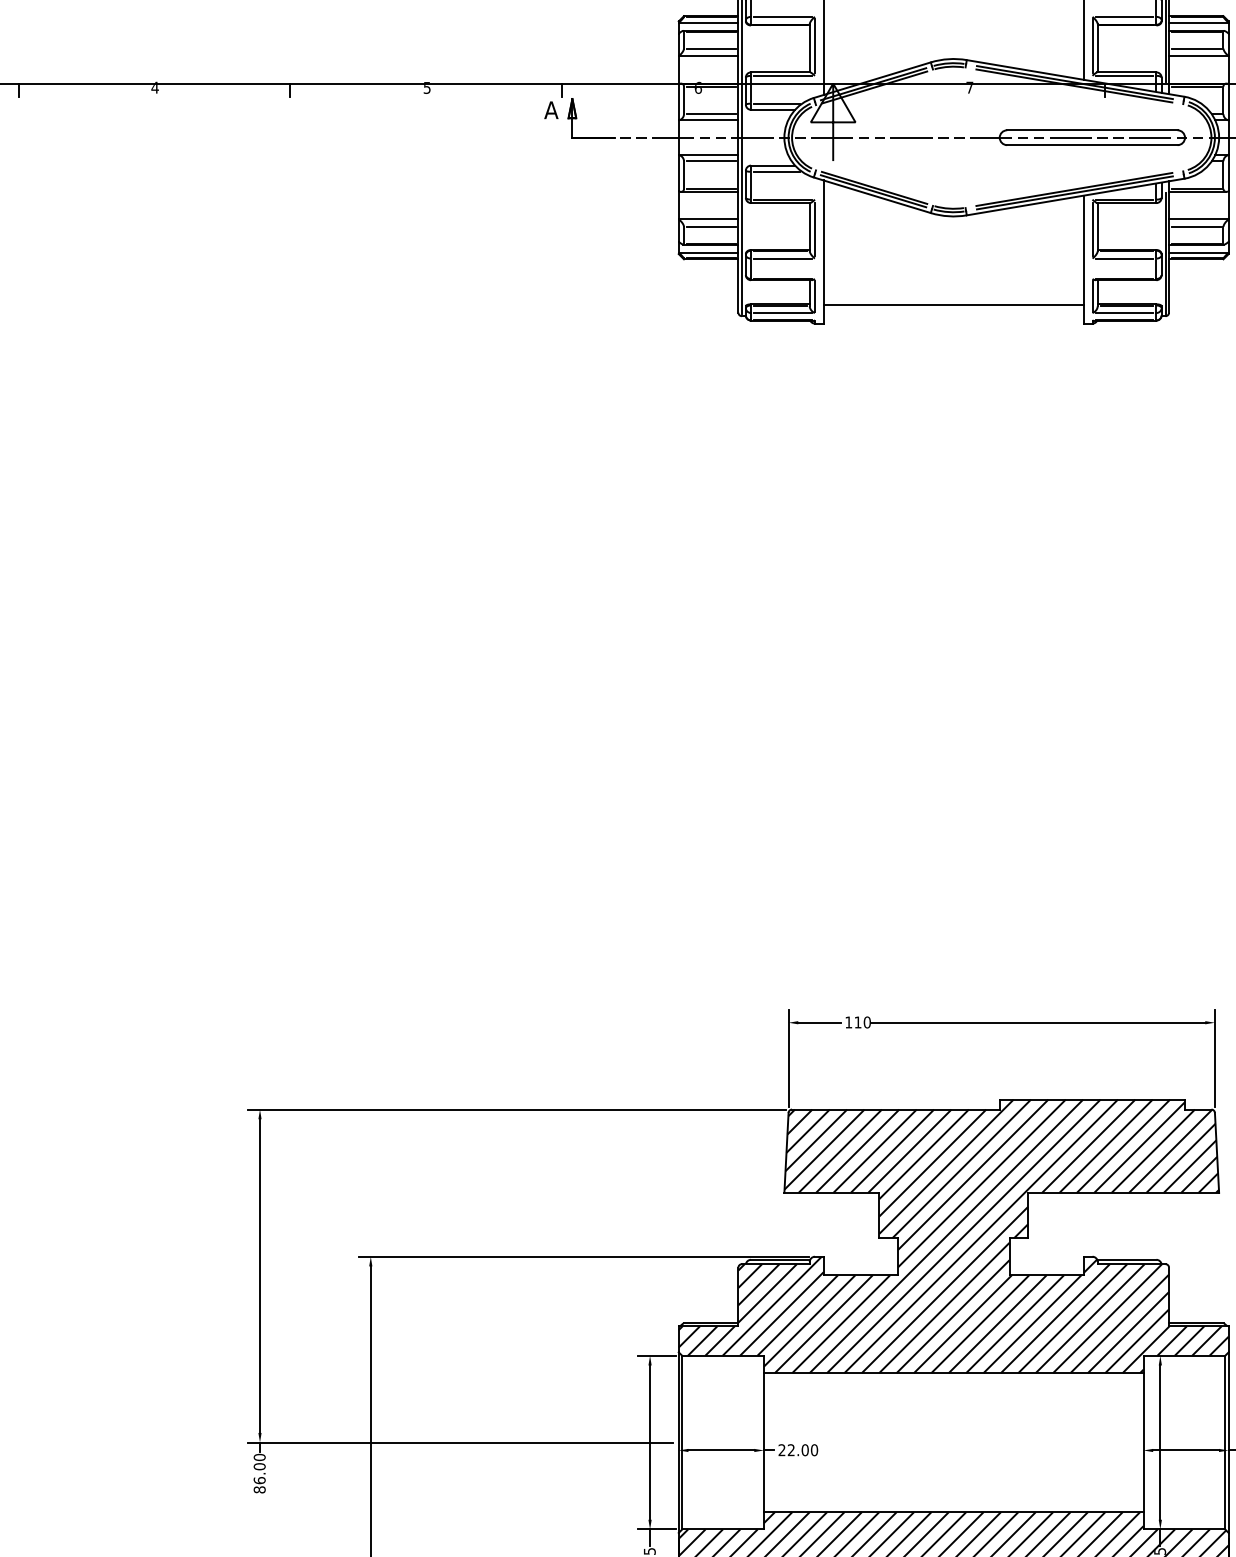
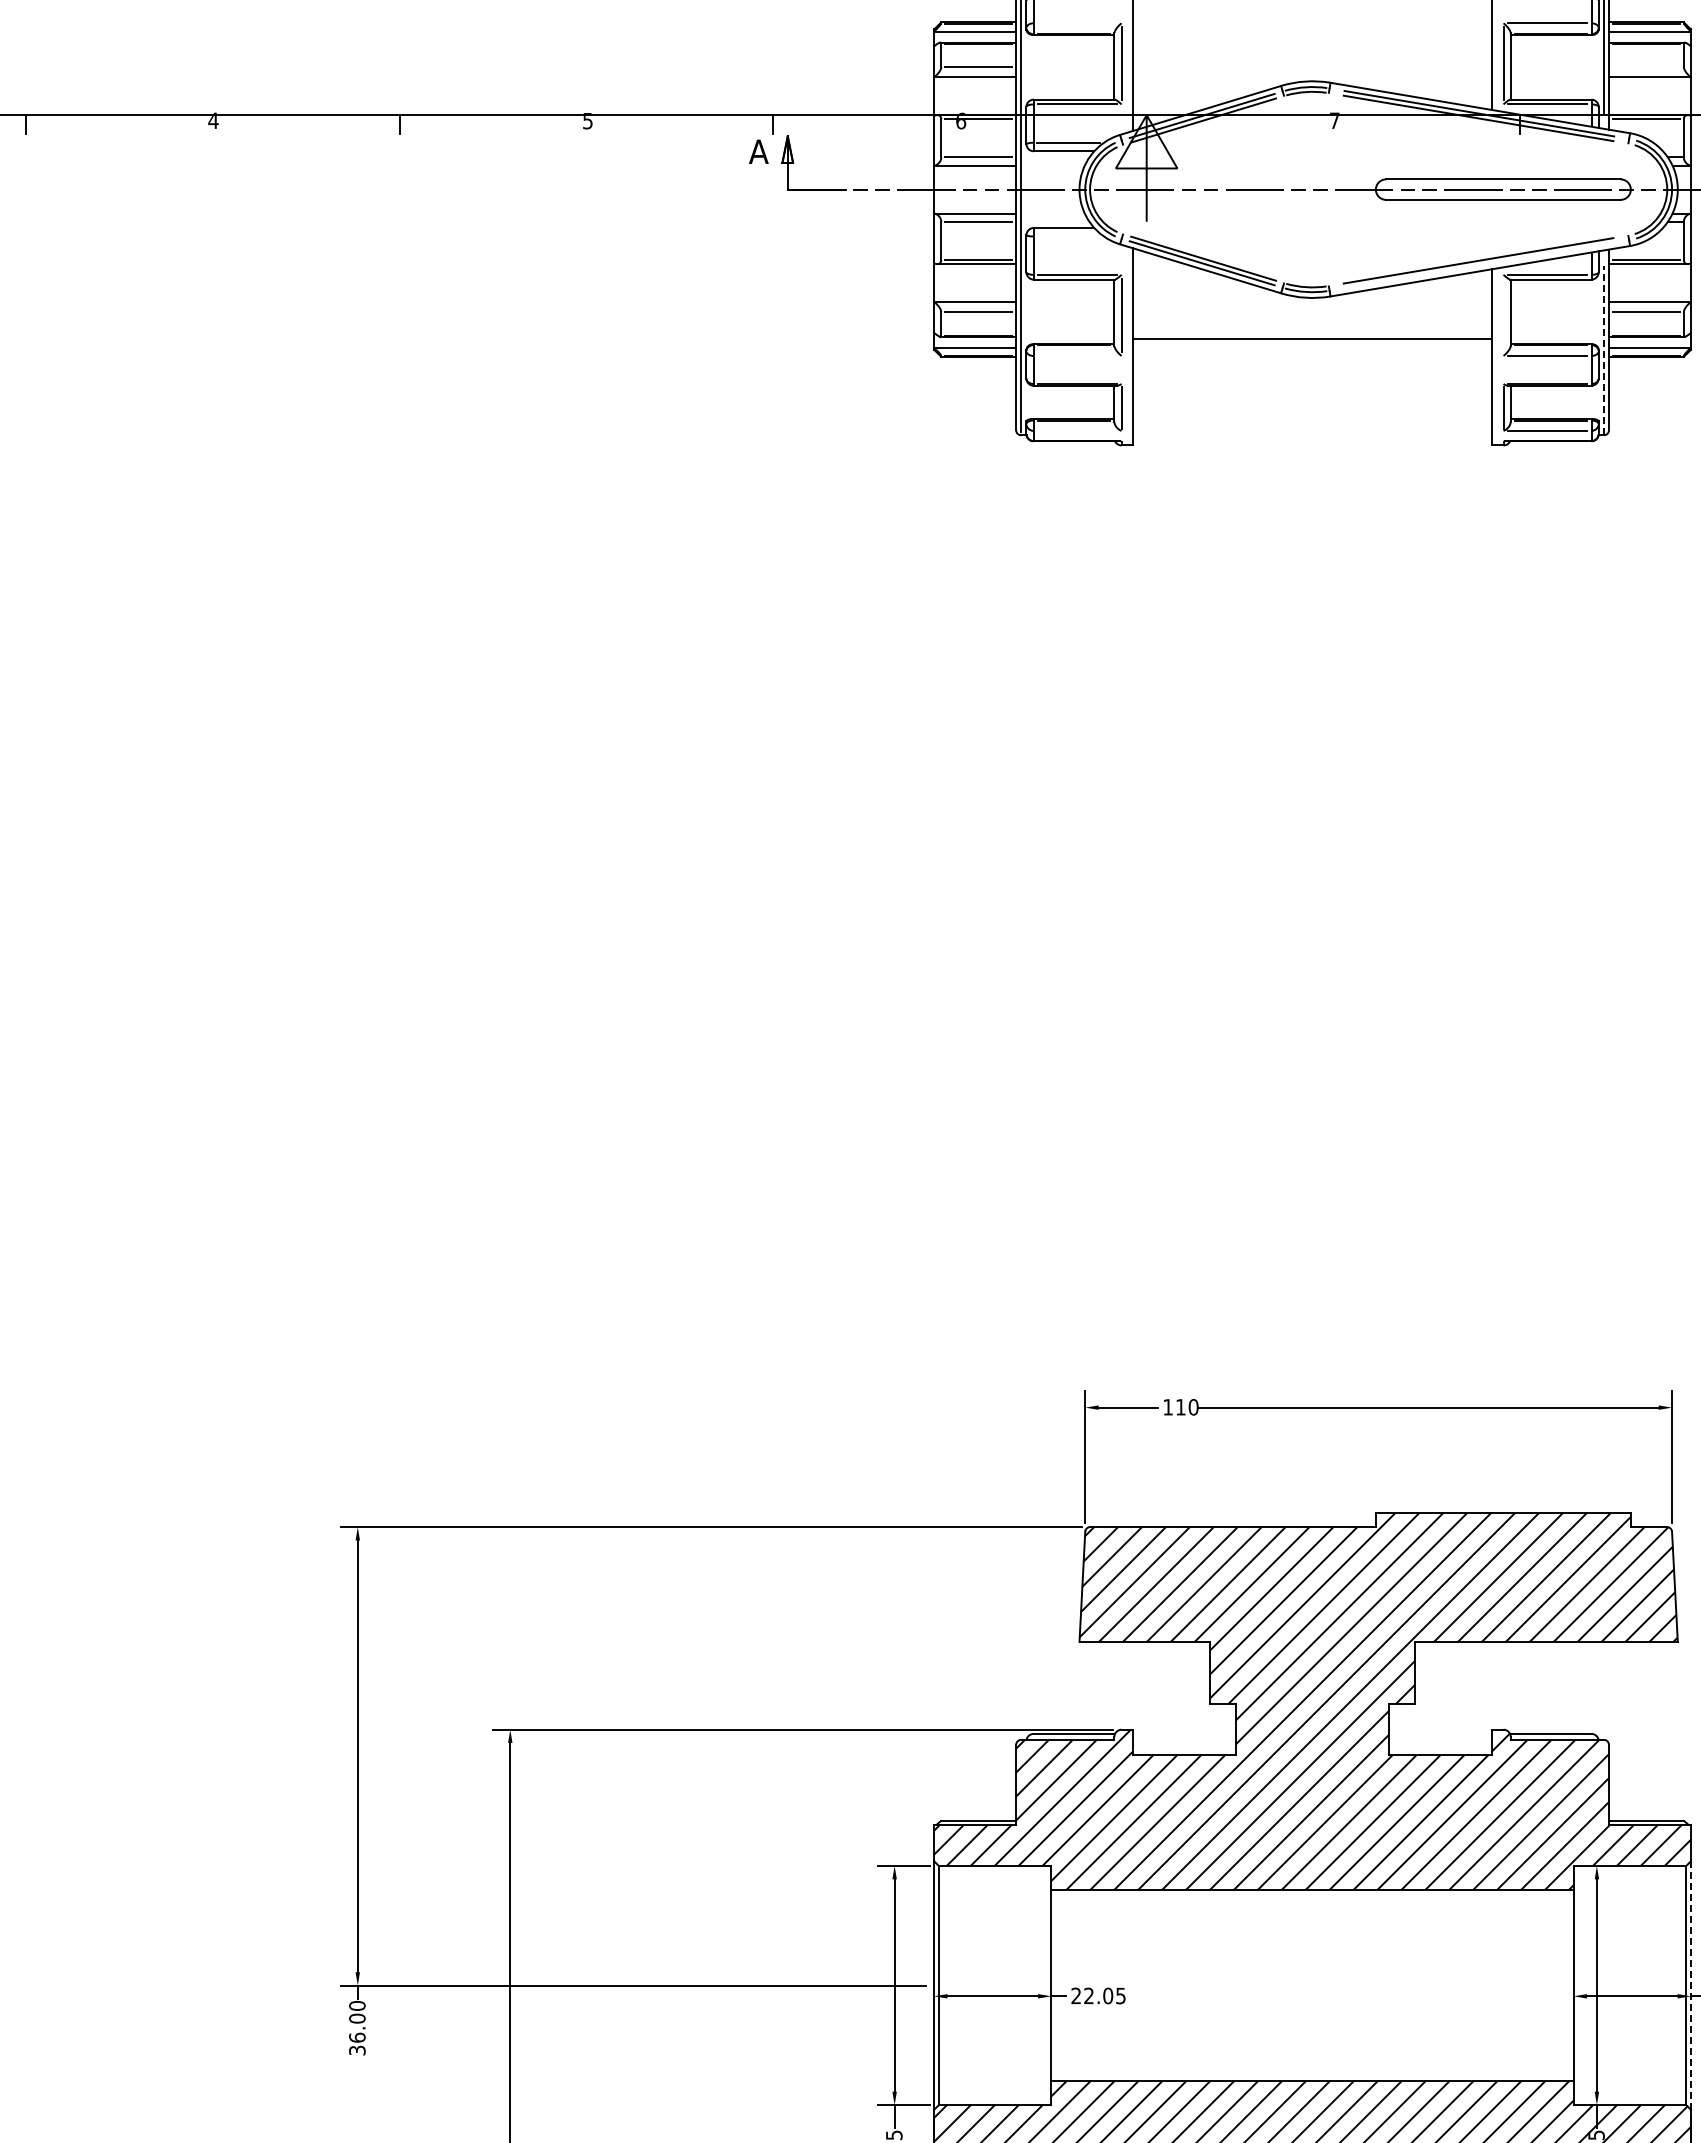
line: (782, 17) -> (1077, 23), removed
line: (1196, 48) -> (1646, 66), removed
line: (776, 171) -> (1068, 236), removed
line: (1075, 192) -> (1479, 265), removed
line: (1092, 229) -> (1503, 315), removed
line: (1165, 253) -> (1604, 349), solid -> dashed
line: (782, 258) -> (1077, 355), removed
line: (953, 304) -> (1312, 338), moved
line: (782, 312) -> (1077, 430), removed
line: (1228, 1442) -> (1690, 1985), solid -> dashed
text: (814, 1449) -> (1120, 1995), 22.00 -> 22.05
text: (259, 1489) -> (357, 2050), 86.00 -> 36.00

